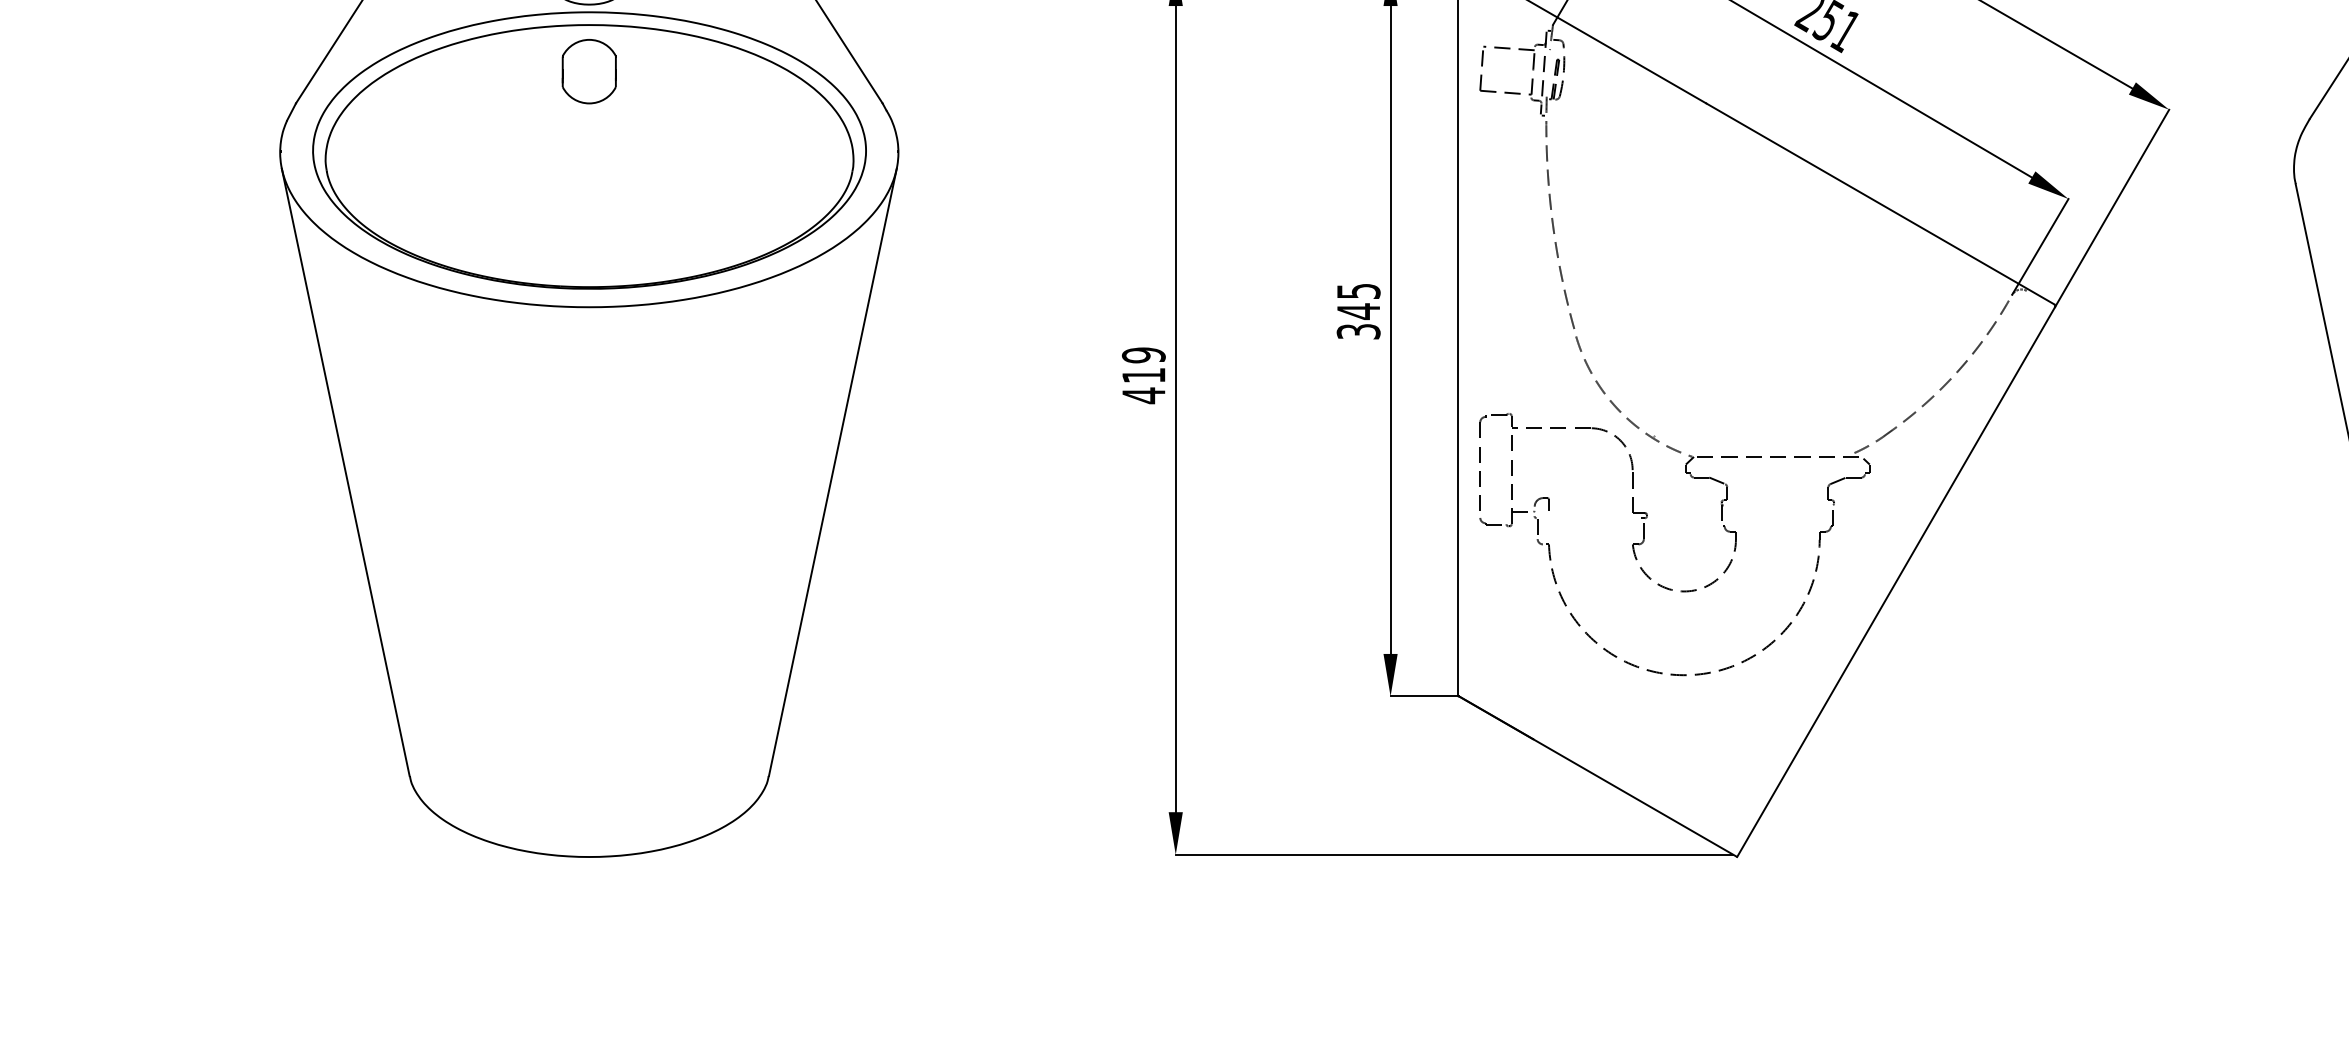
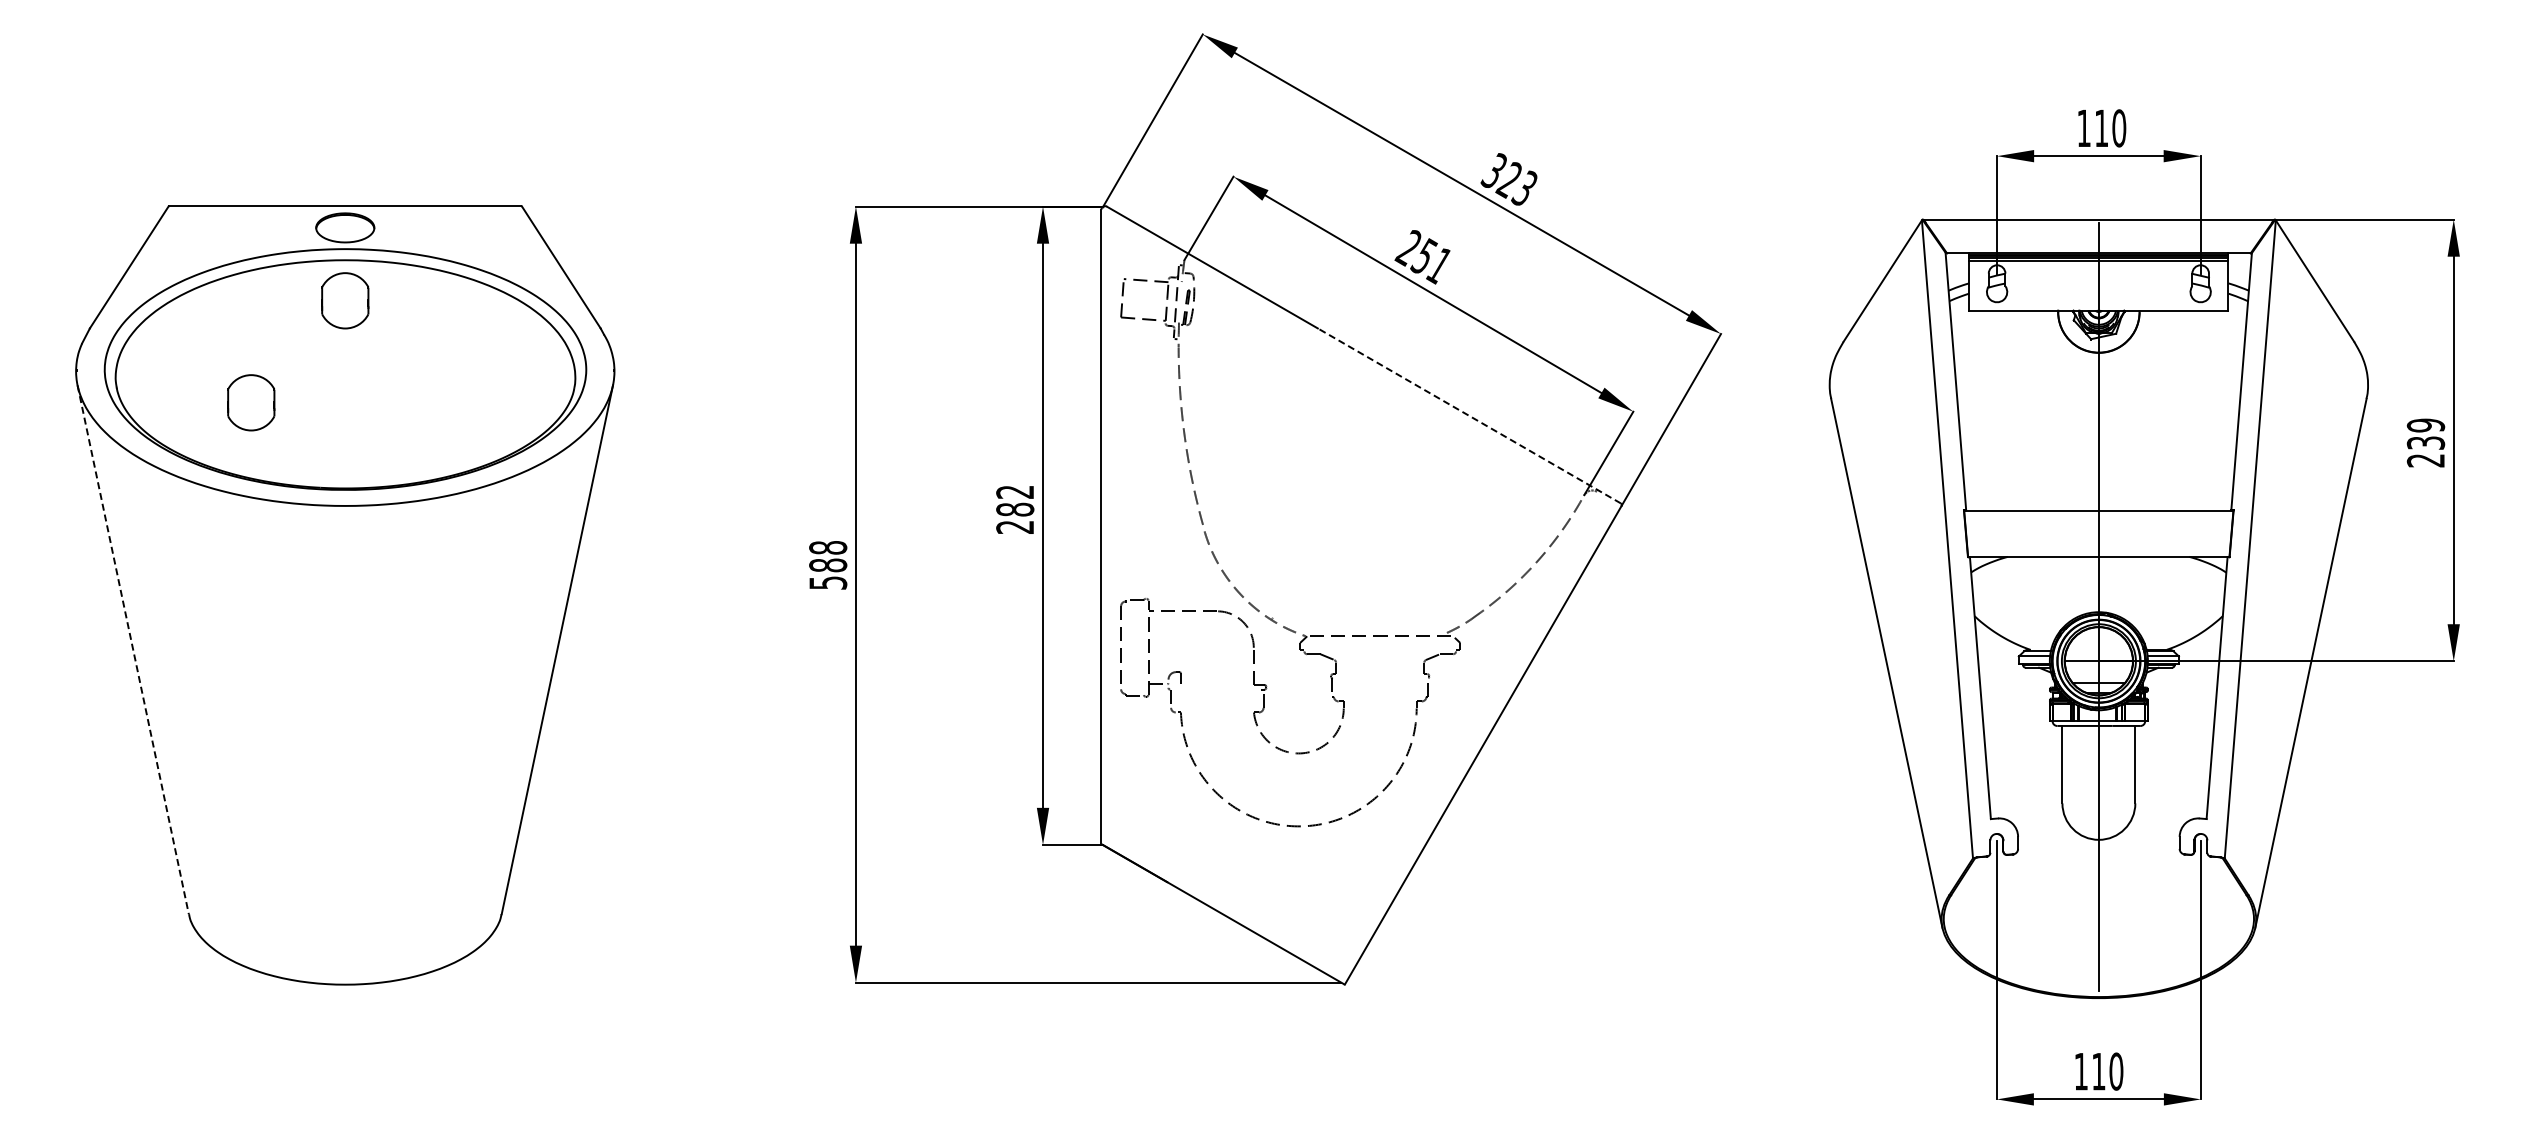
part: (481, 188) -> (251, 402), added
line: (1880, 203) -> (1469, 415), solid -> dashed
text: (1358, 311) -> (1015, 509), 345 -> 282
text: (1144, 375) -> (828, 565), 419 -> 588
line: (346, 473) -> (133, 650), solid -> dashed

